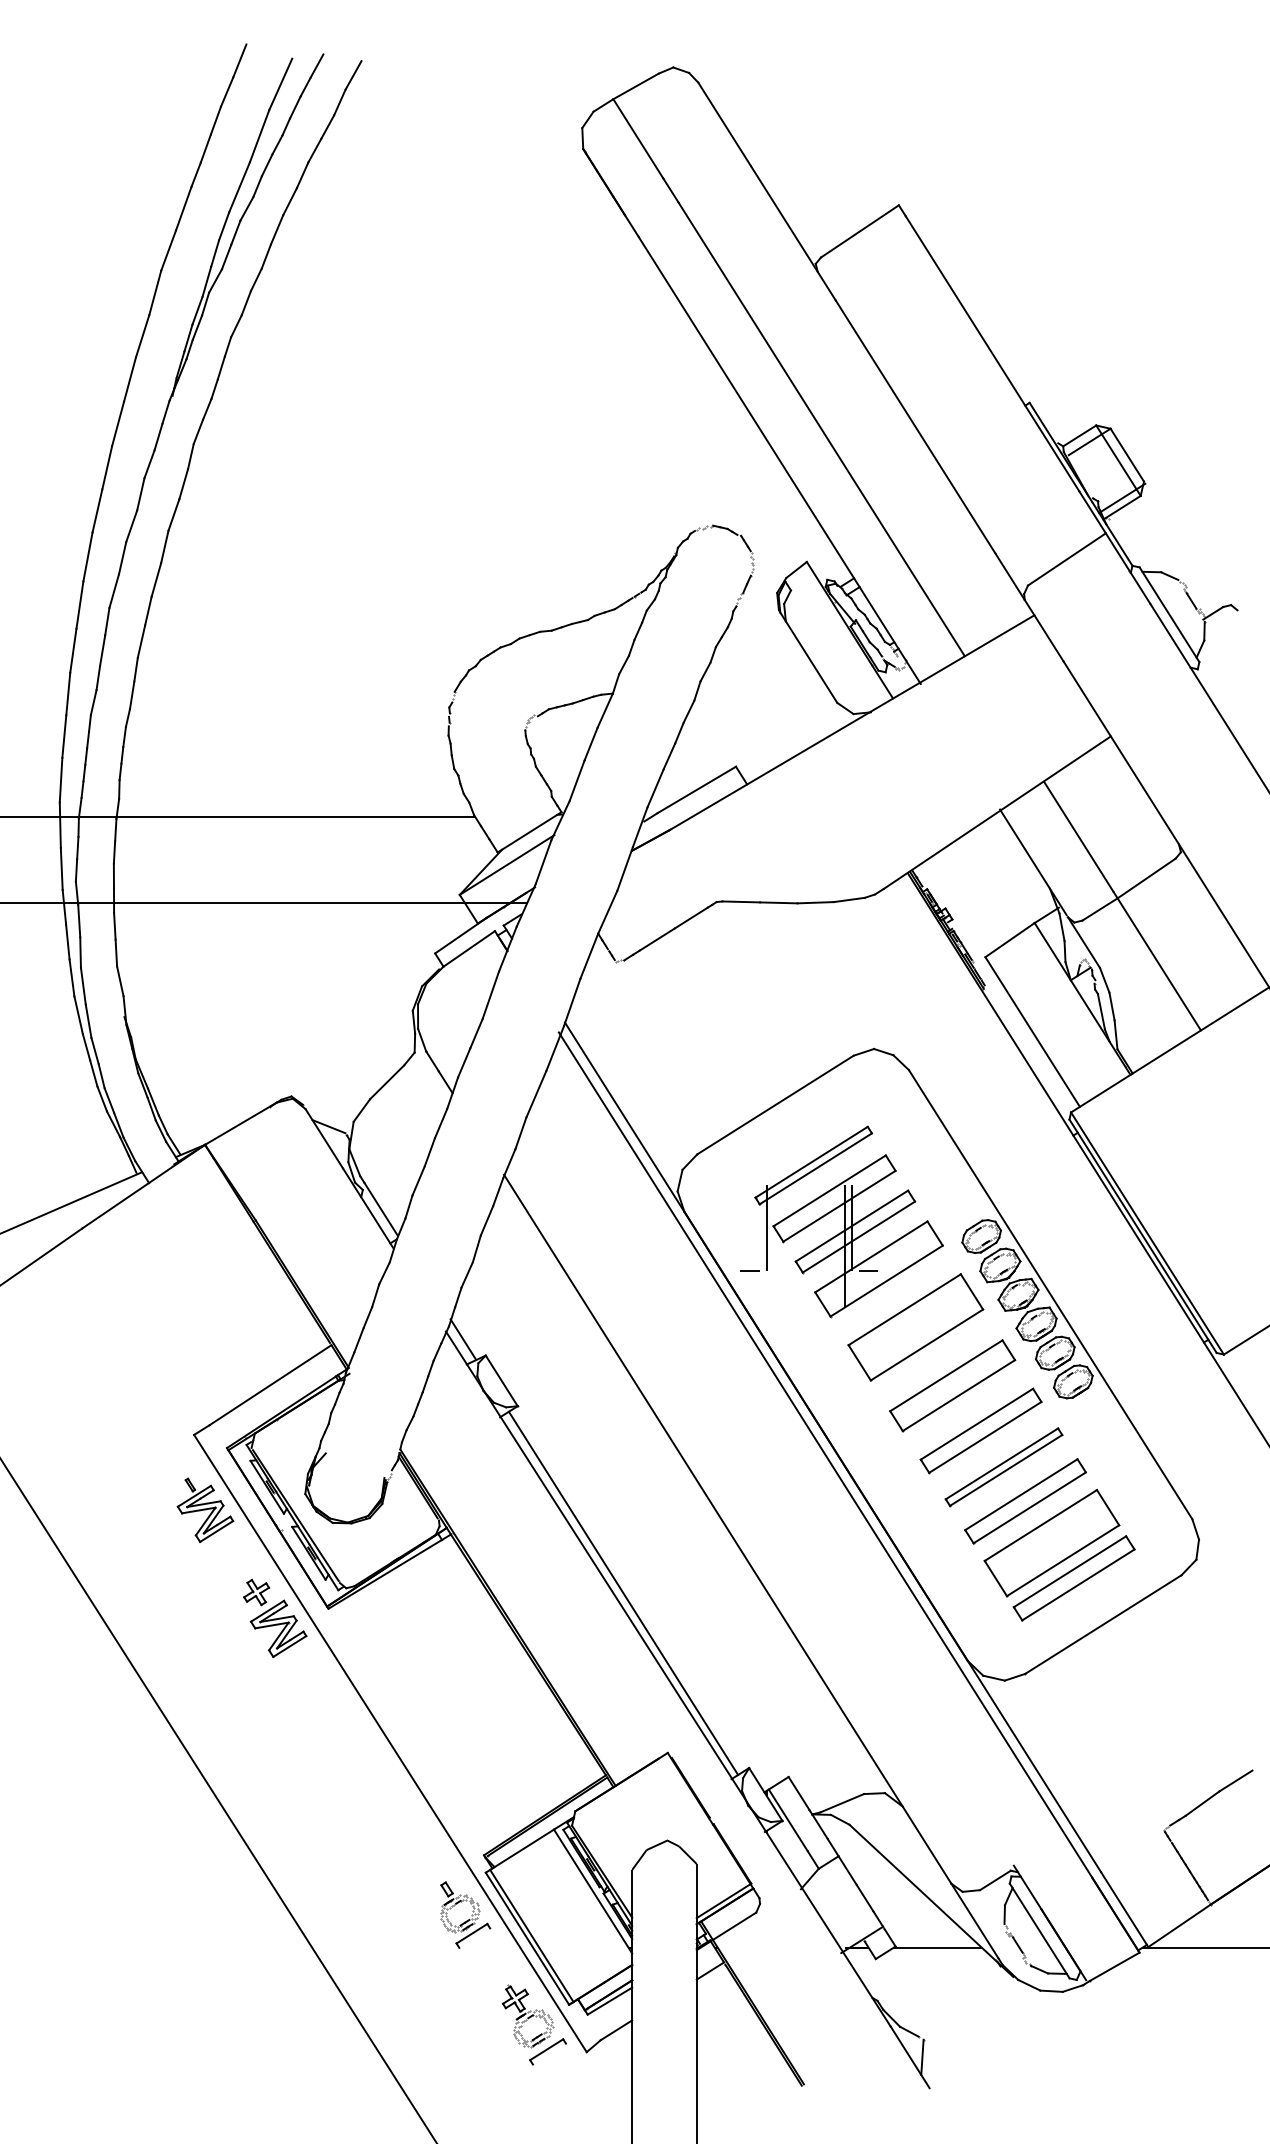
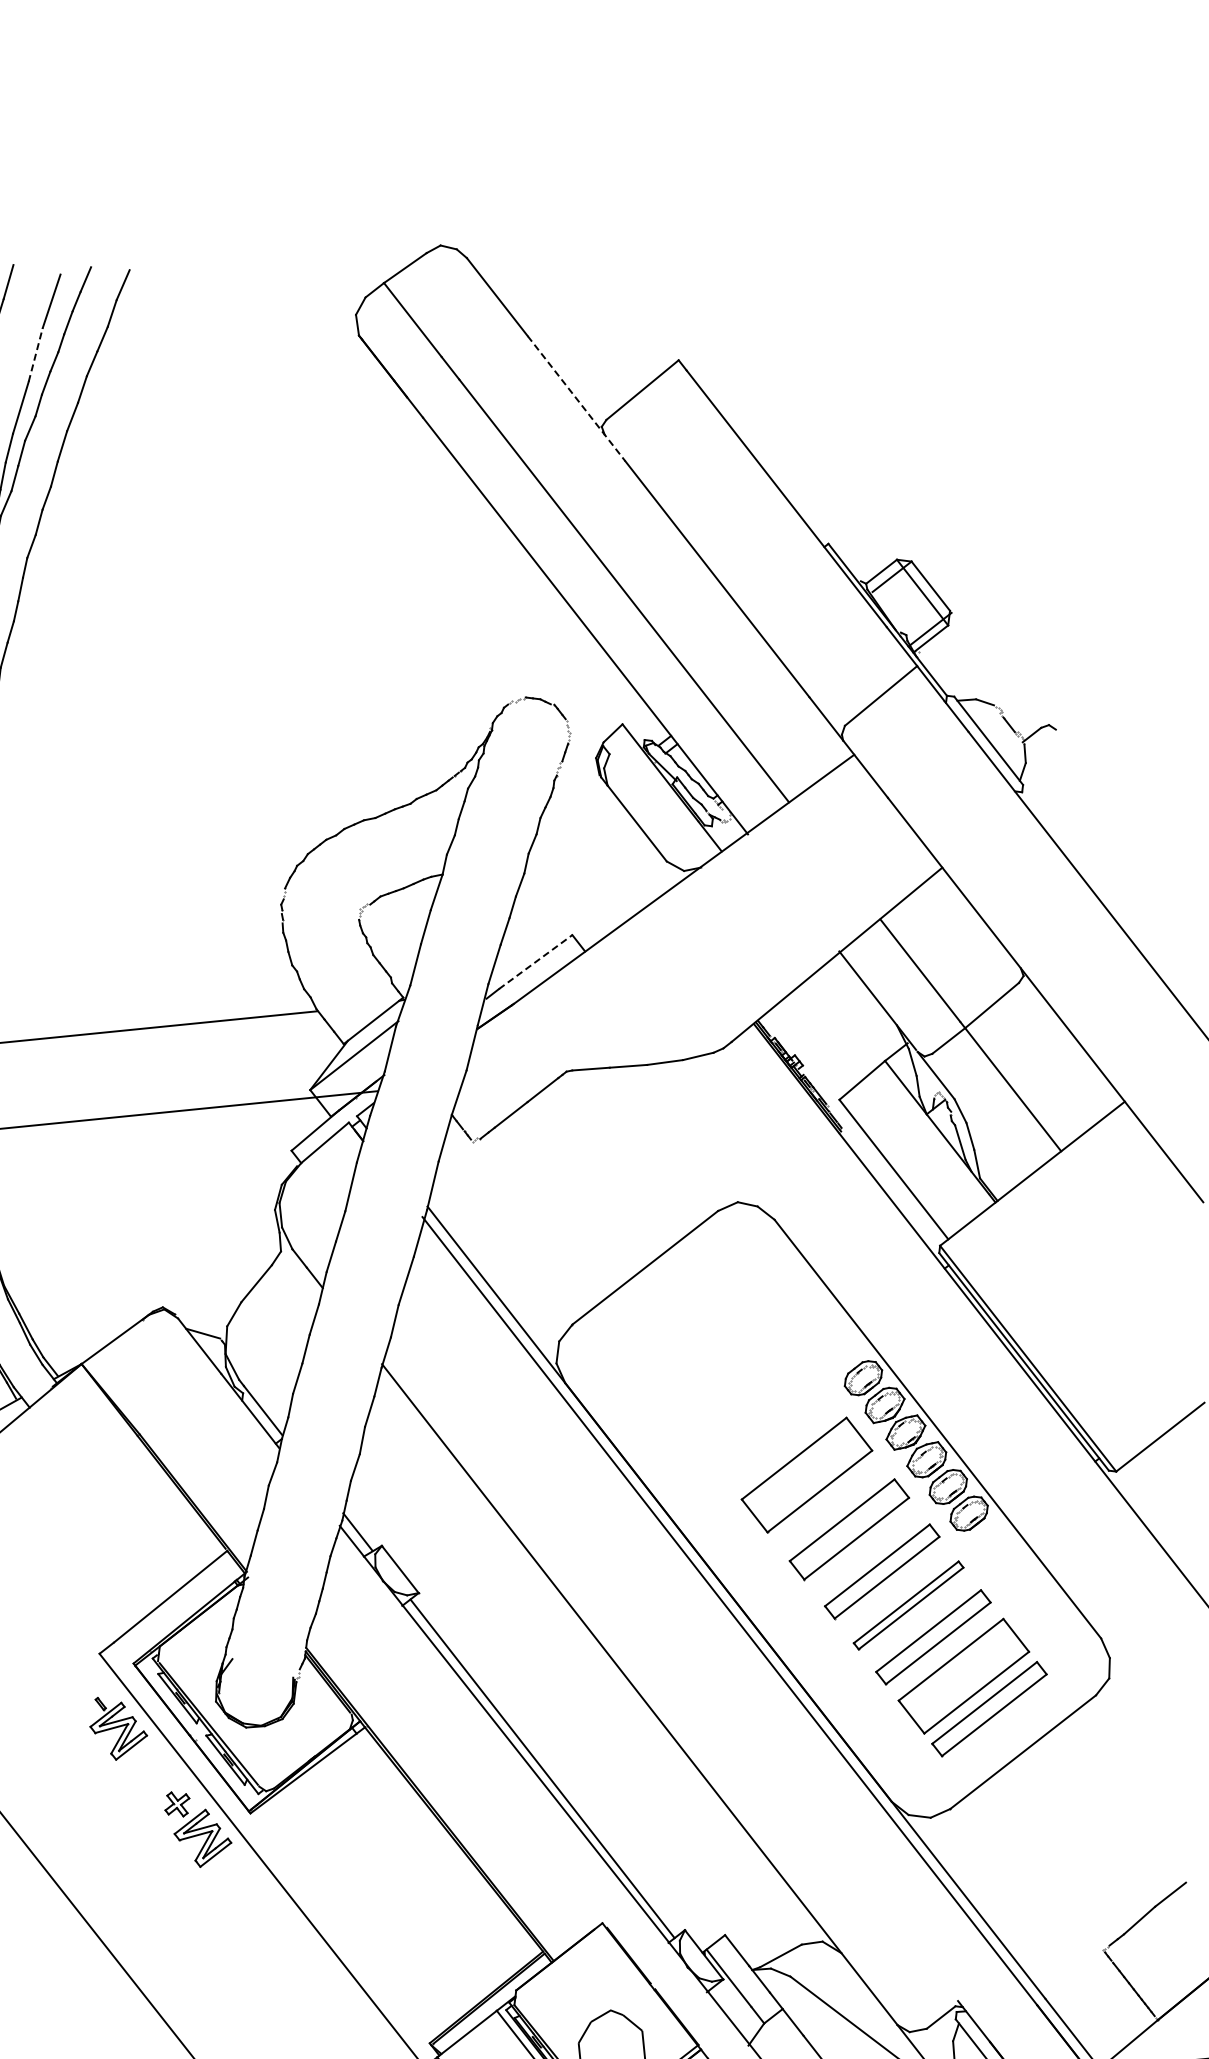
line: (259, 136) -> (35, 355), solid -> dashed
line: (793, 233) -> (576, 398), solid -> dashed
line: (696, 789) -> (535, 961), solid -> dashed
part: (841, 1221) -> (722, 1377), removed

